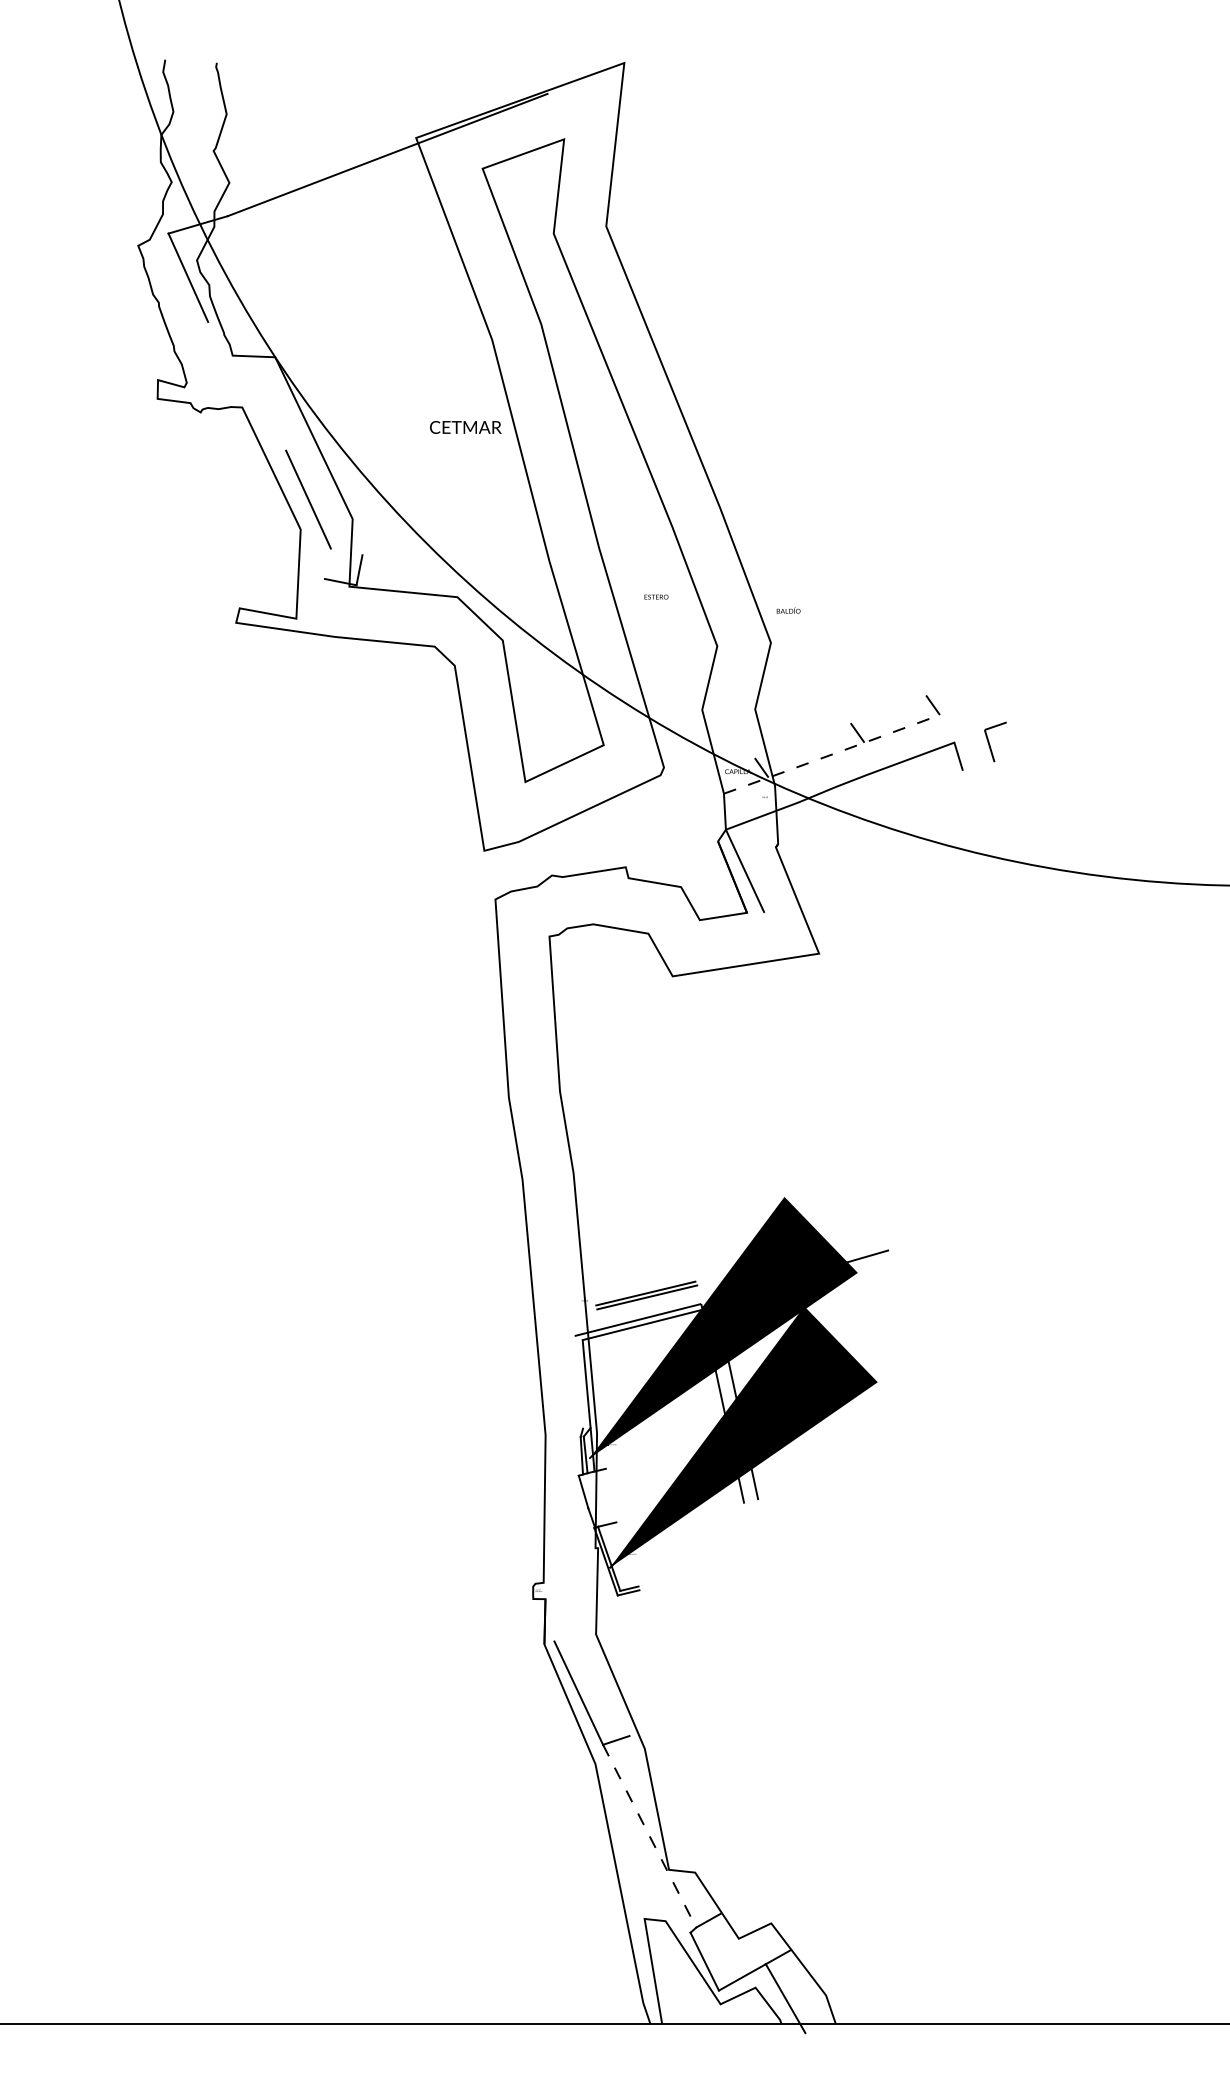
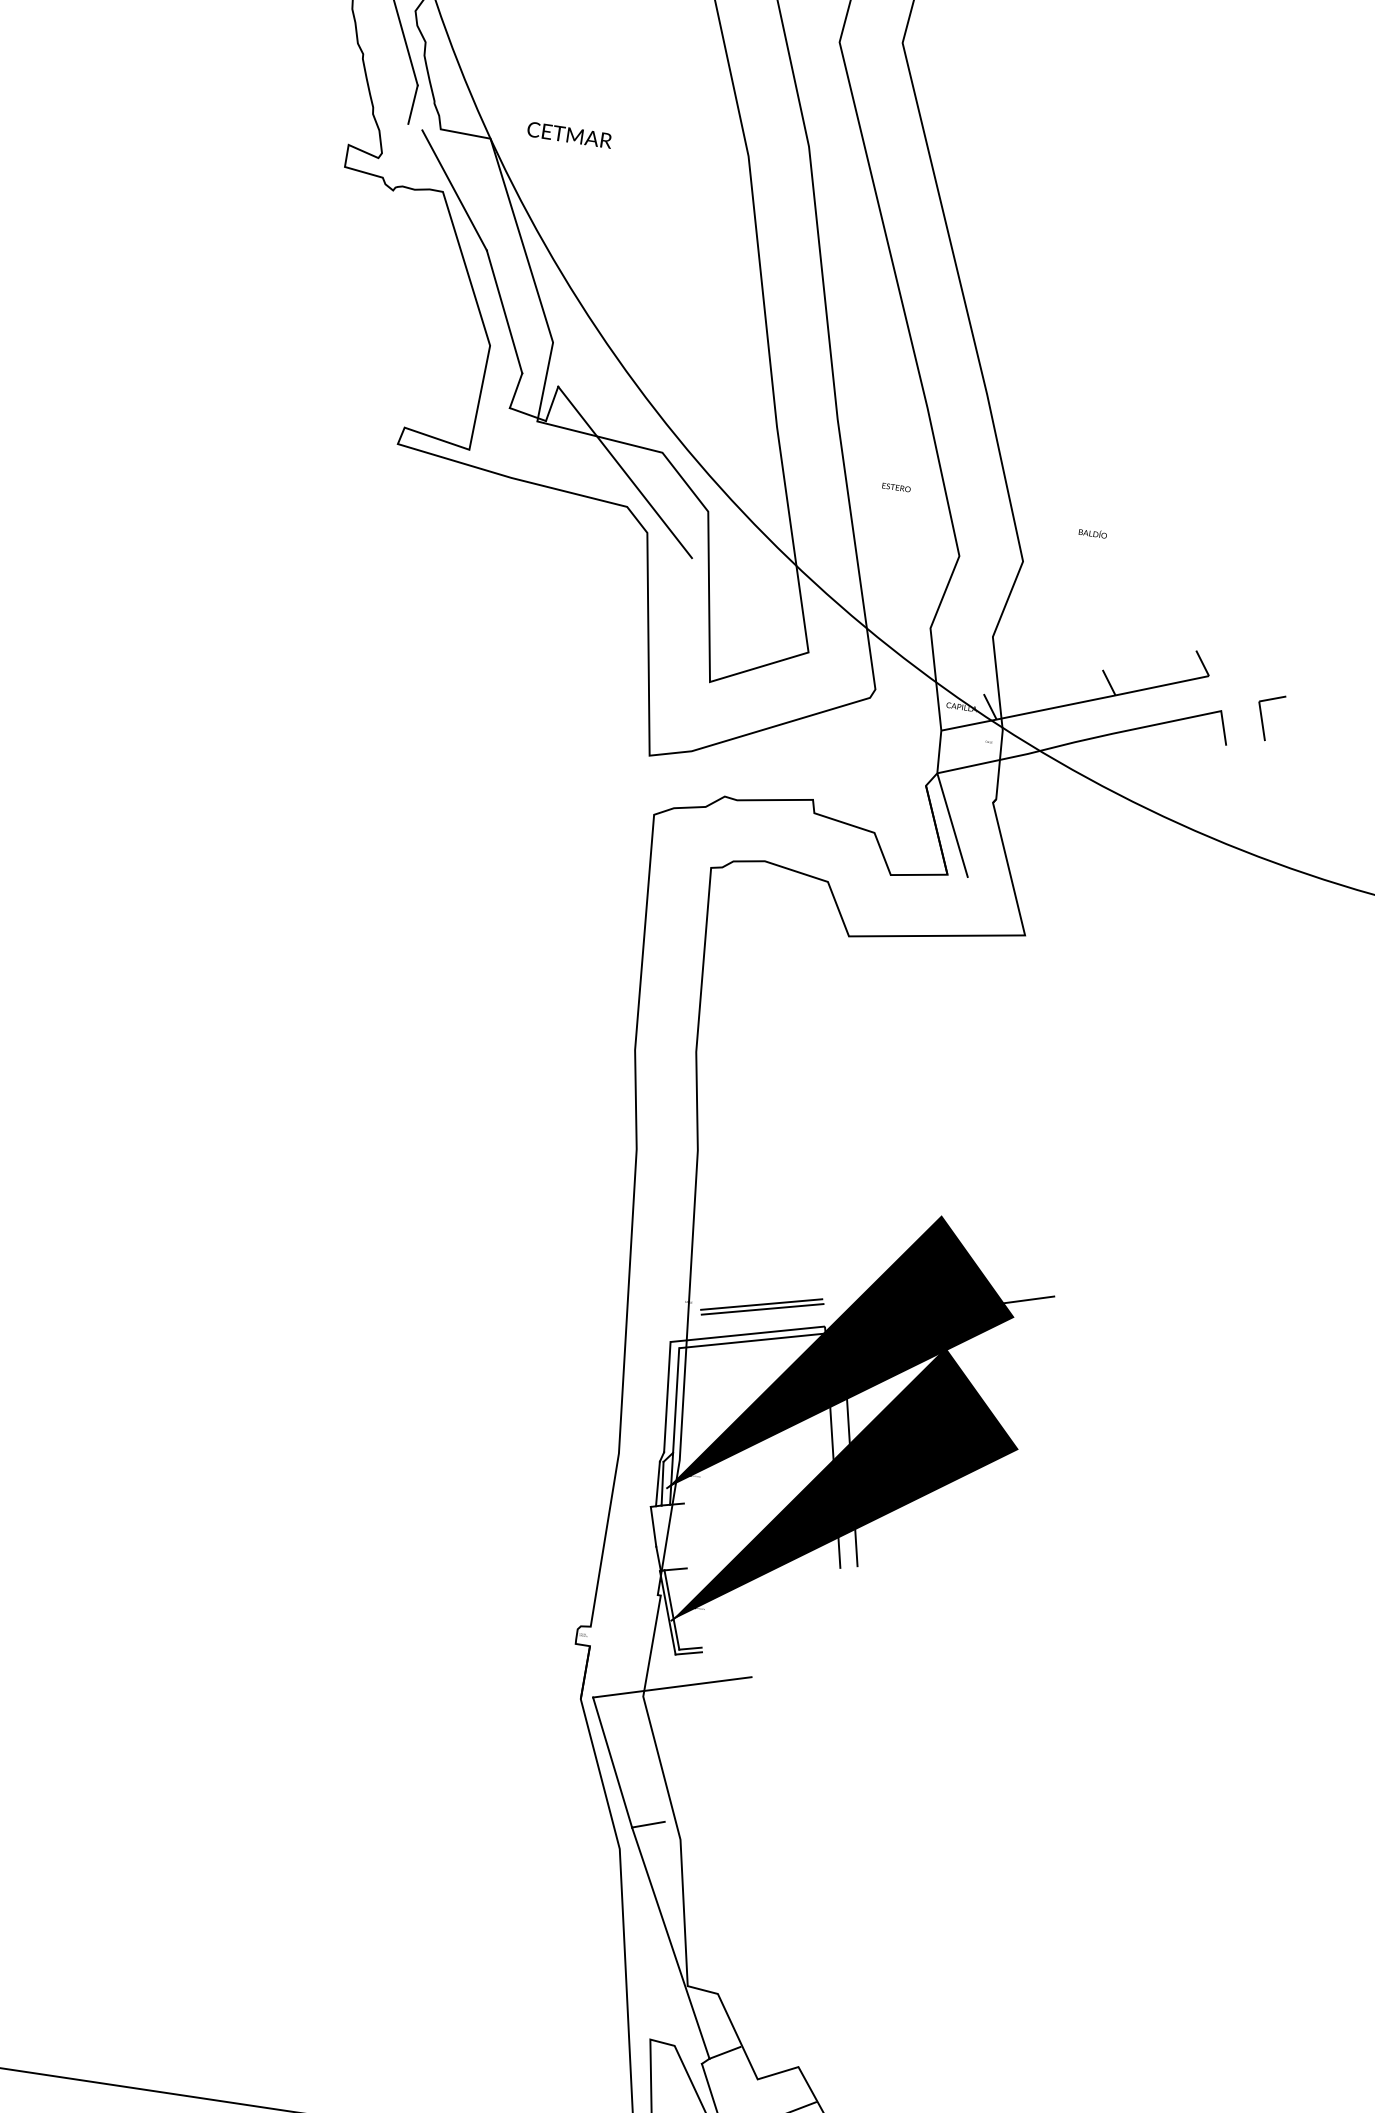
line: (206, 338) -> (412, 104), added
line: (251, 404) -> (454, 190), added
text: (465, 427) -> (569, 135), moved
line: (327, 563) -> (515, 390), added
text: (788, 610) -> (1092, 533), moved
line: (428, 618) -> (624, 472), added
line: (831, 754) -> (1074, 703), dashed -> solid
line: (578, 1382) -> (666, 1397), added
line: (618, 1622) -> (671, 1686), added
line: (649, 1836) -> (670, 1943), dashed -> solid

